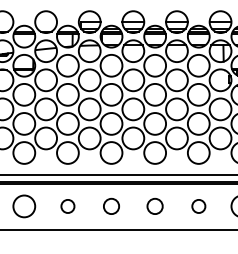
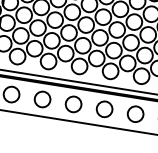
circle: (67, 206) -> (42, 99), size x1.67
circle: (111, 206) -> (73, 104), size x1.43
circle: (154, 206) -> (104, 109), size x1.43
circle: (198, 206) -> (135, 114), size x1.67

